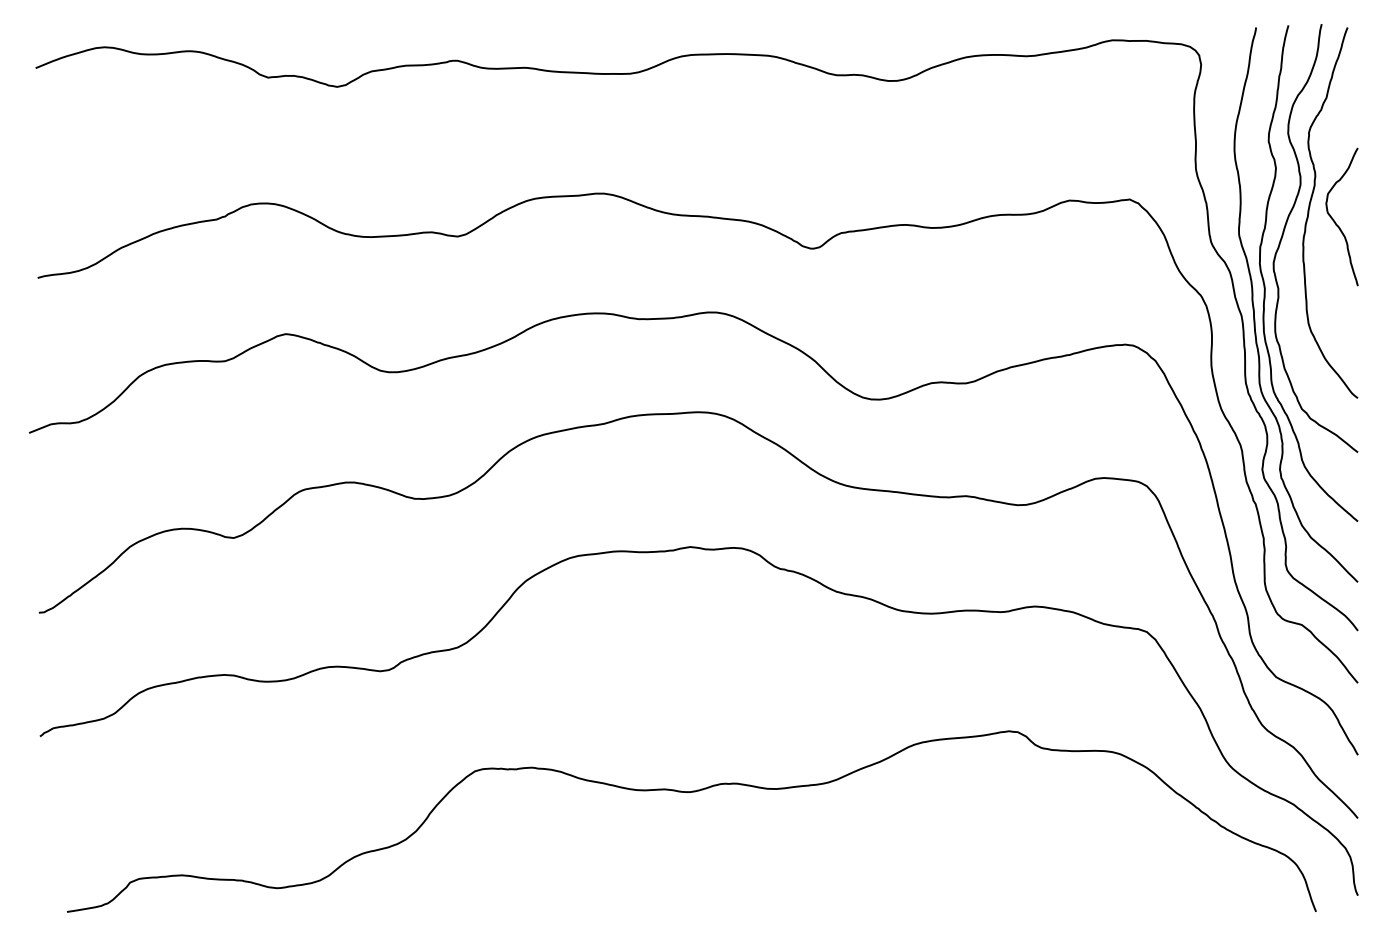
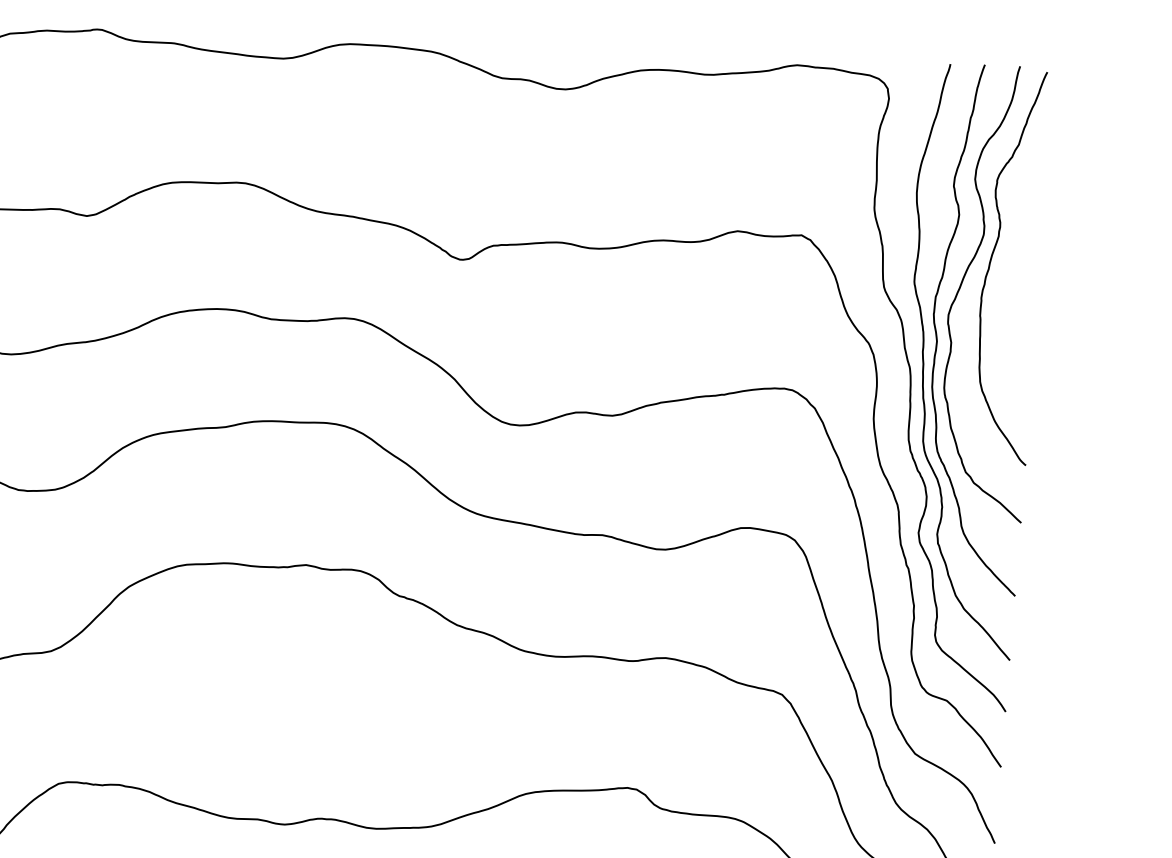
curve: (1335, 221) -> (1017, 276), removed

